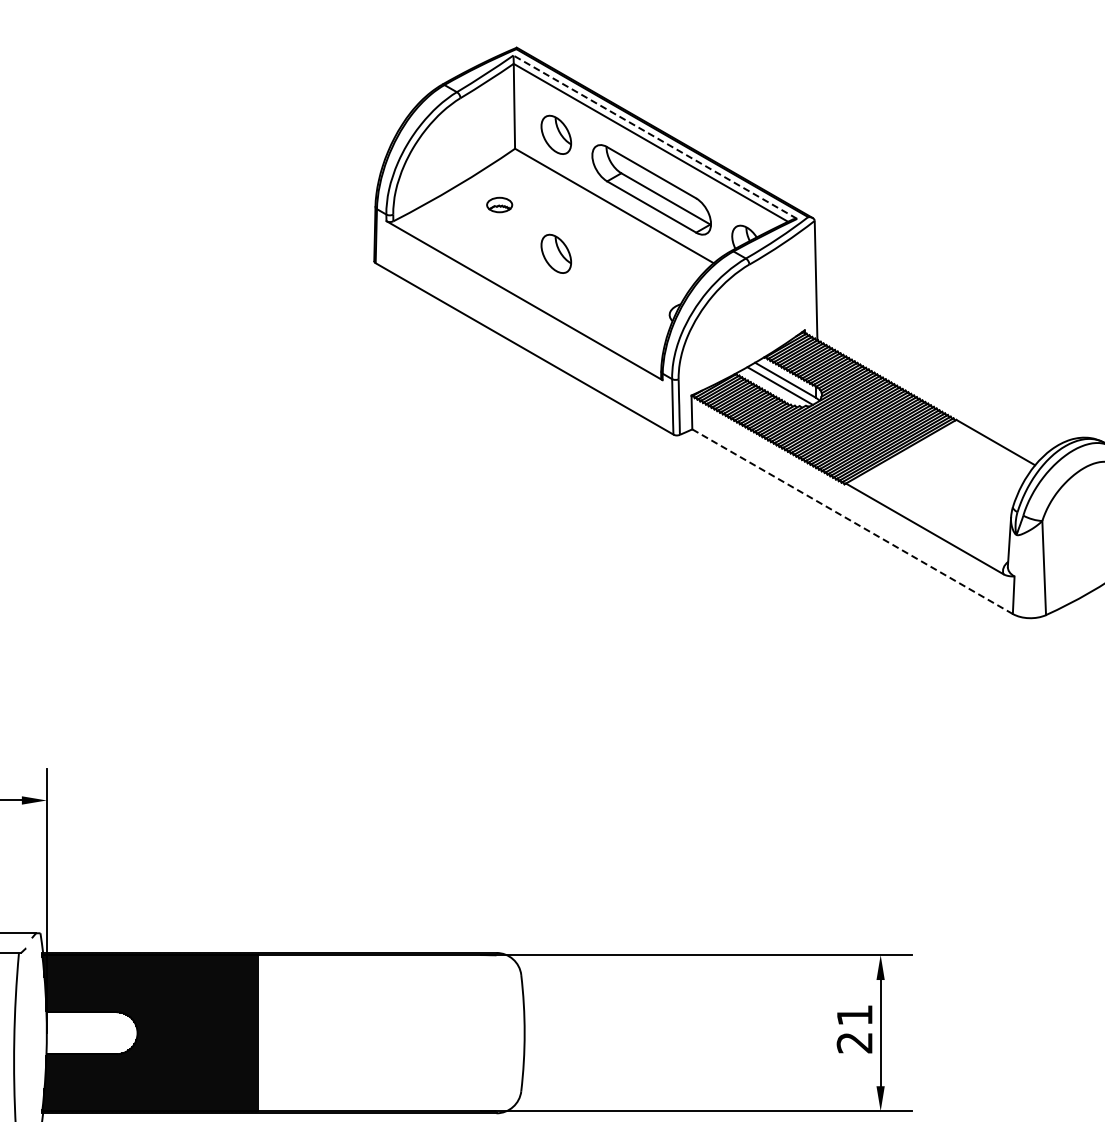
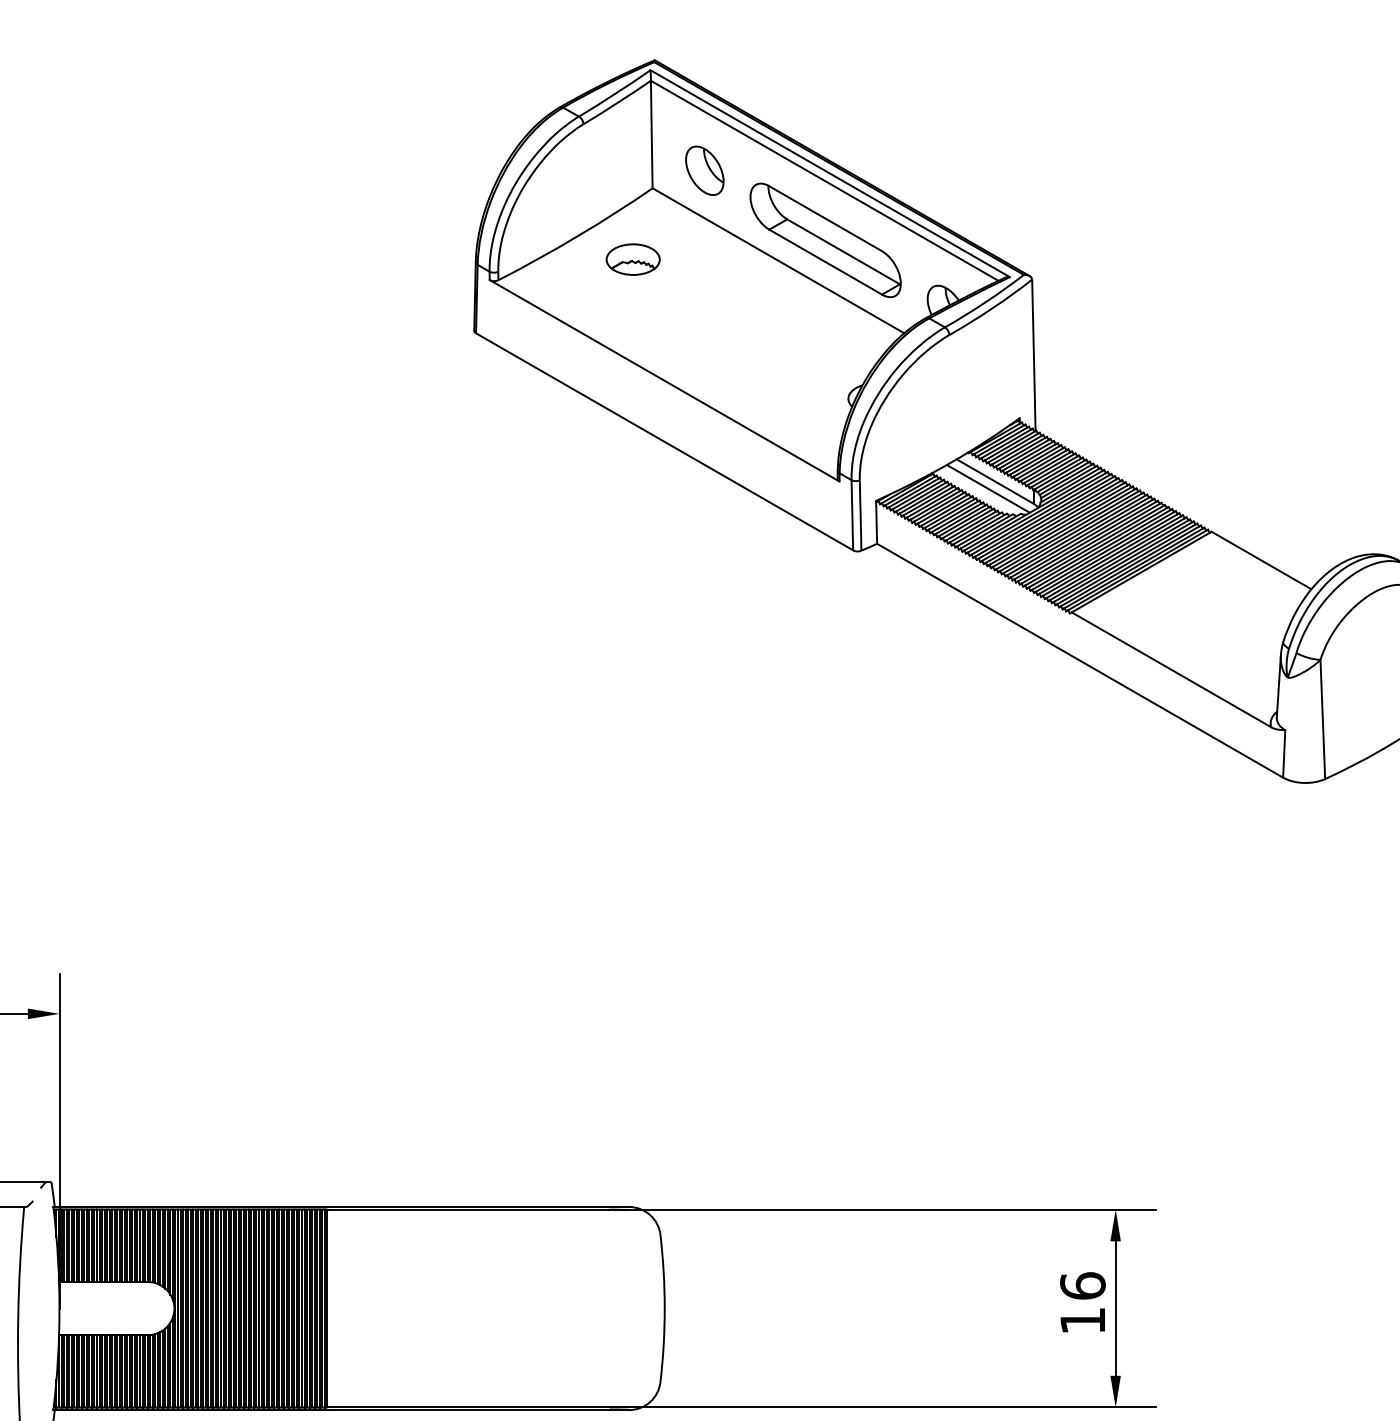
line: (655, 137) -> (830, 174), dashed -> solid
part: (499, 204) -> (632, 258), size x1.67
part: (555, 253) -> (703, 320), removed
line: (852, 521) -> (1080, 660), dashed -> solid
text: (854, 1028) -> (1082, 1302), 21 -> 16

